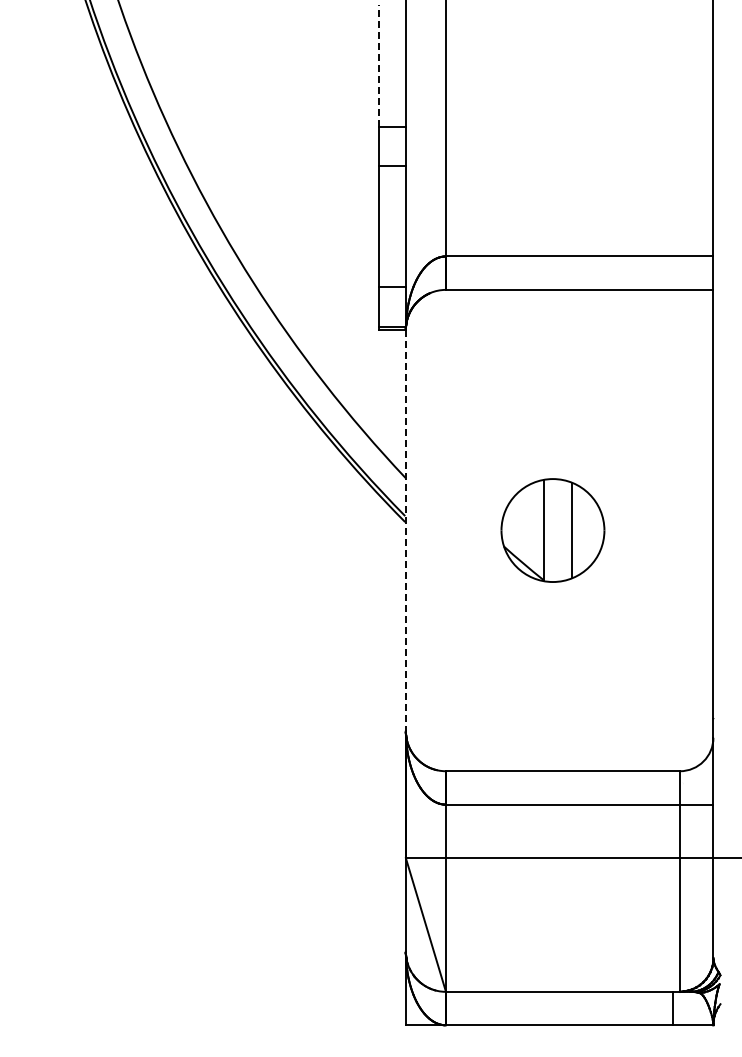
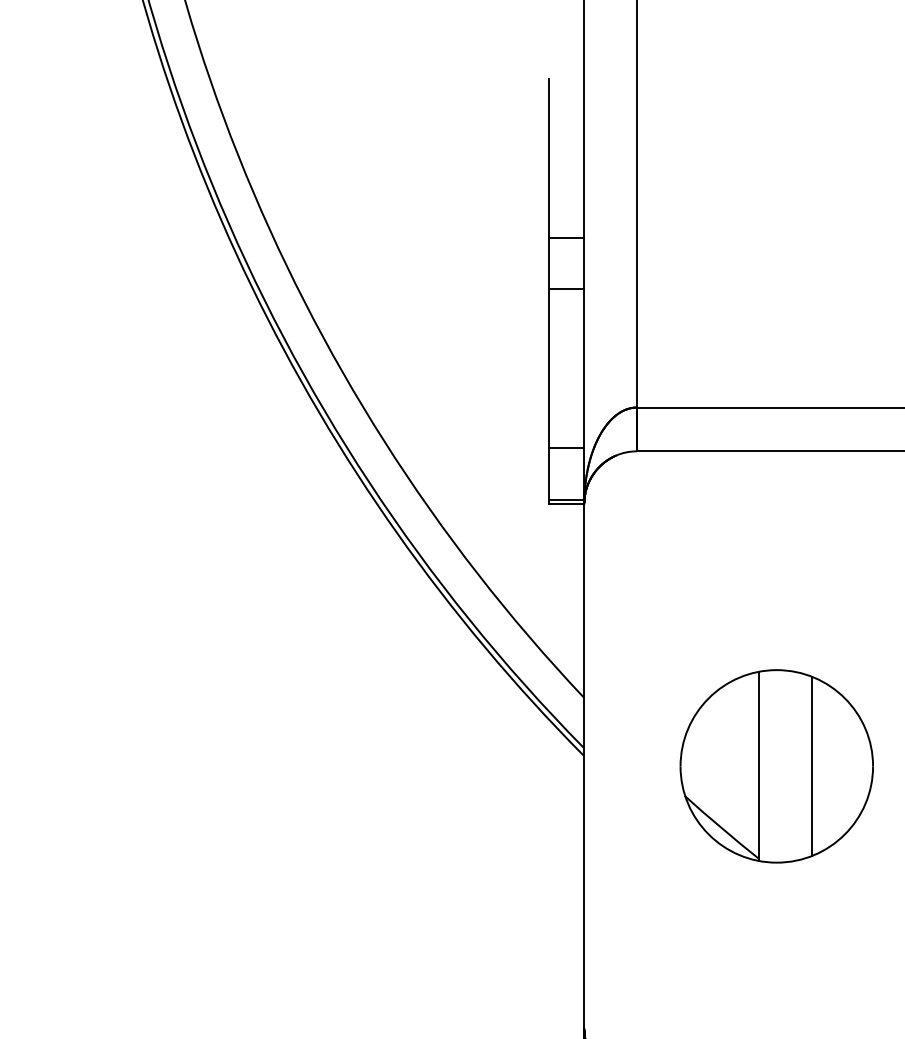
line: (379, 66) -> (549, 158), dashed -> solid
line: (405, 530) -> (583, 766), dashed -> solid
part: (552, 530) -> (776, 766), size x1.43

